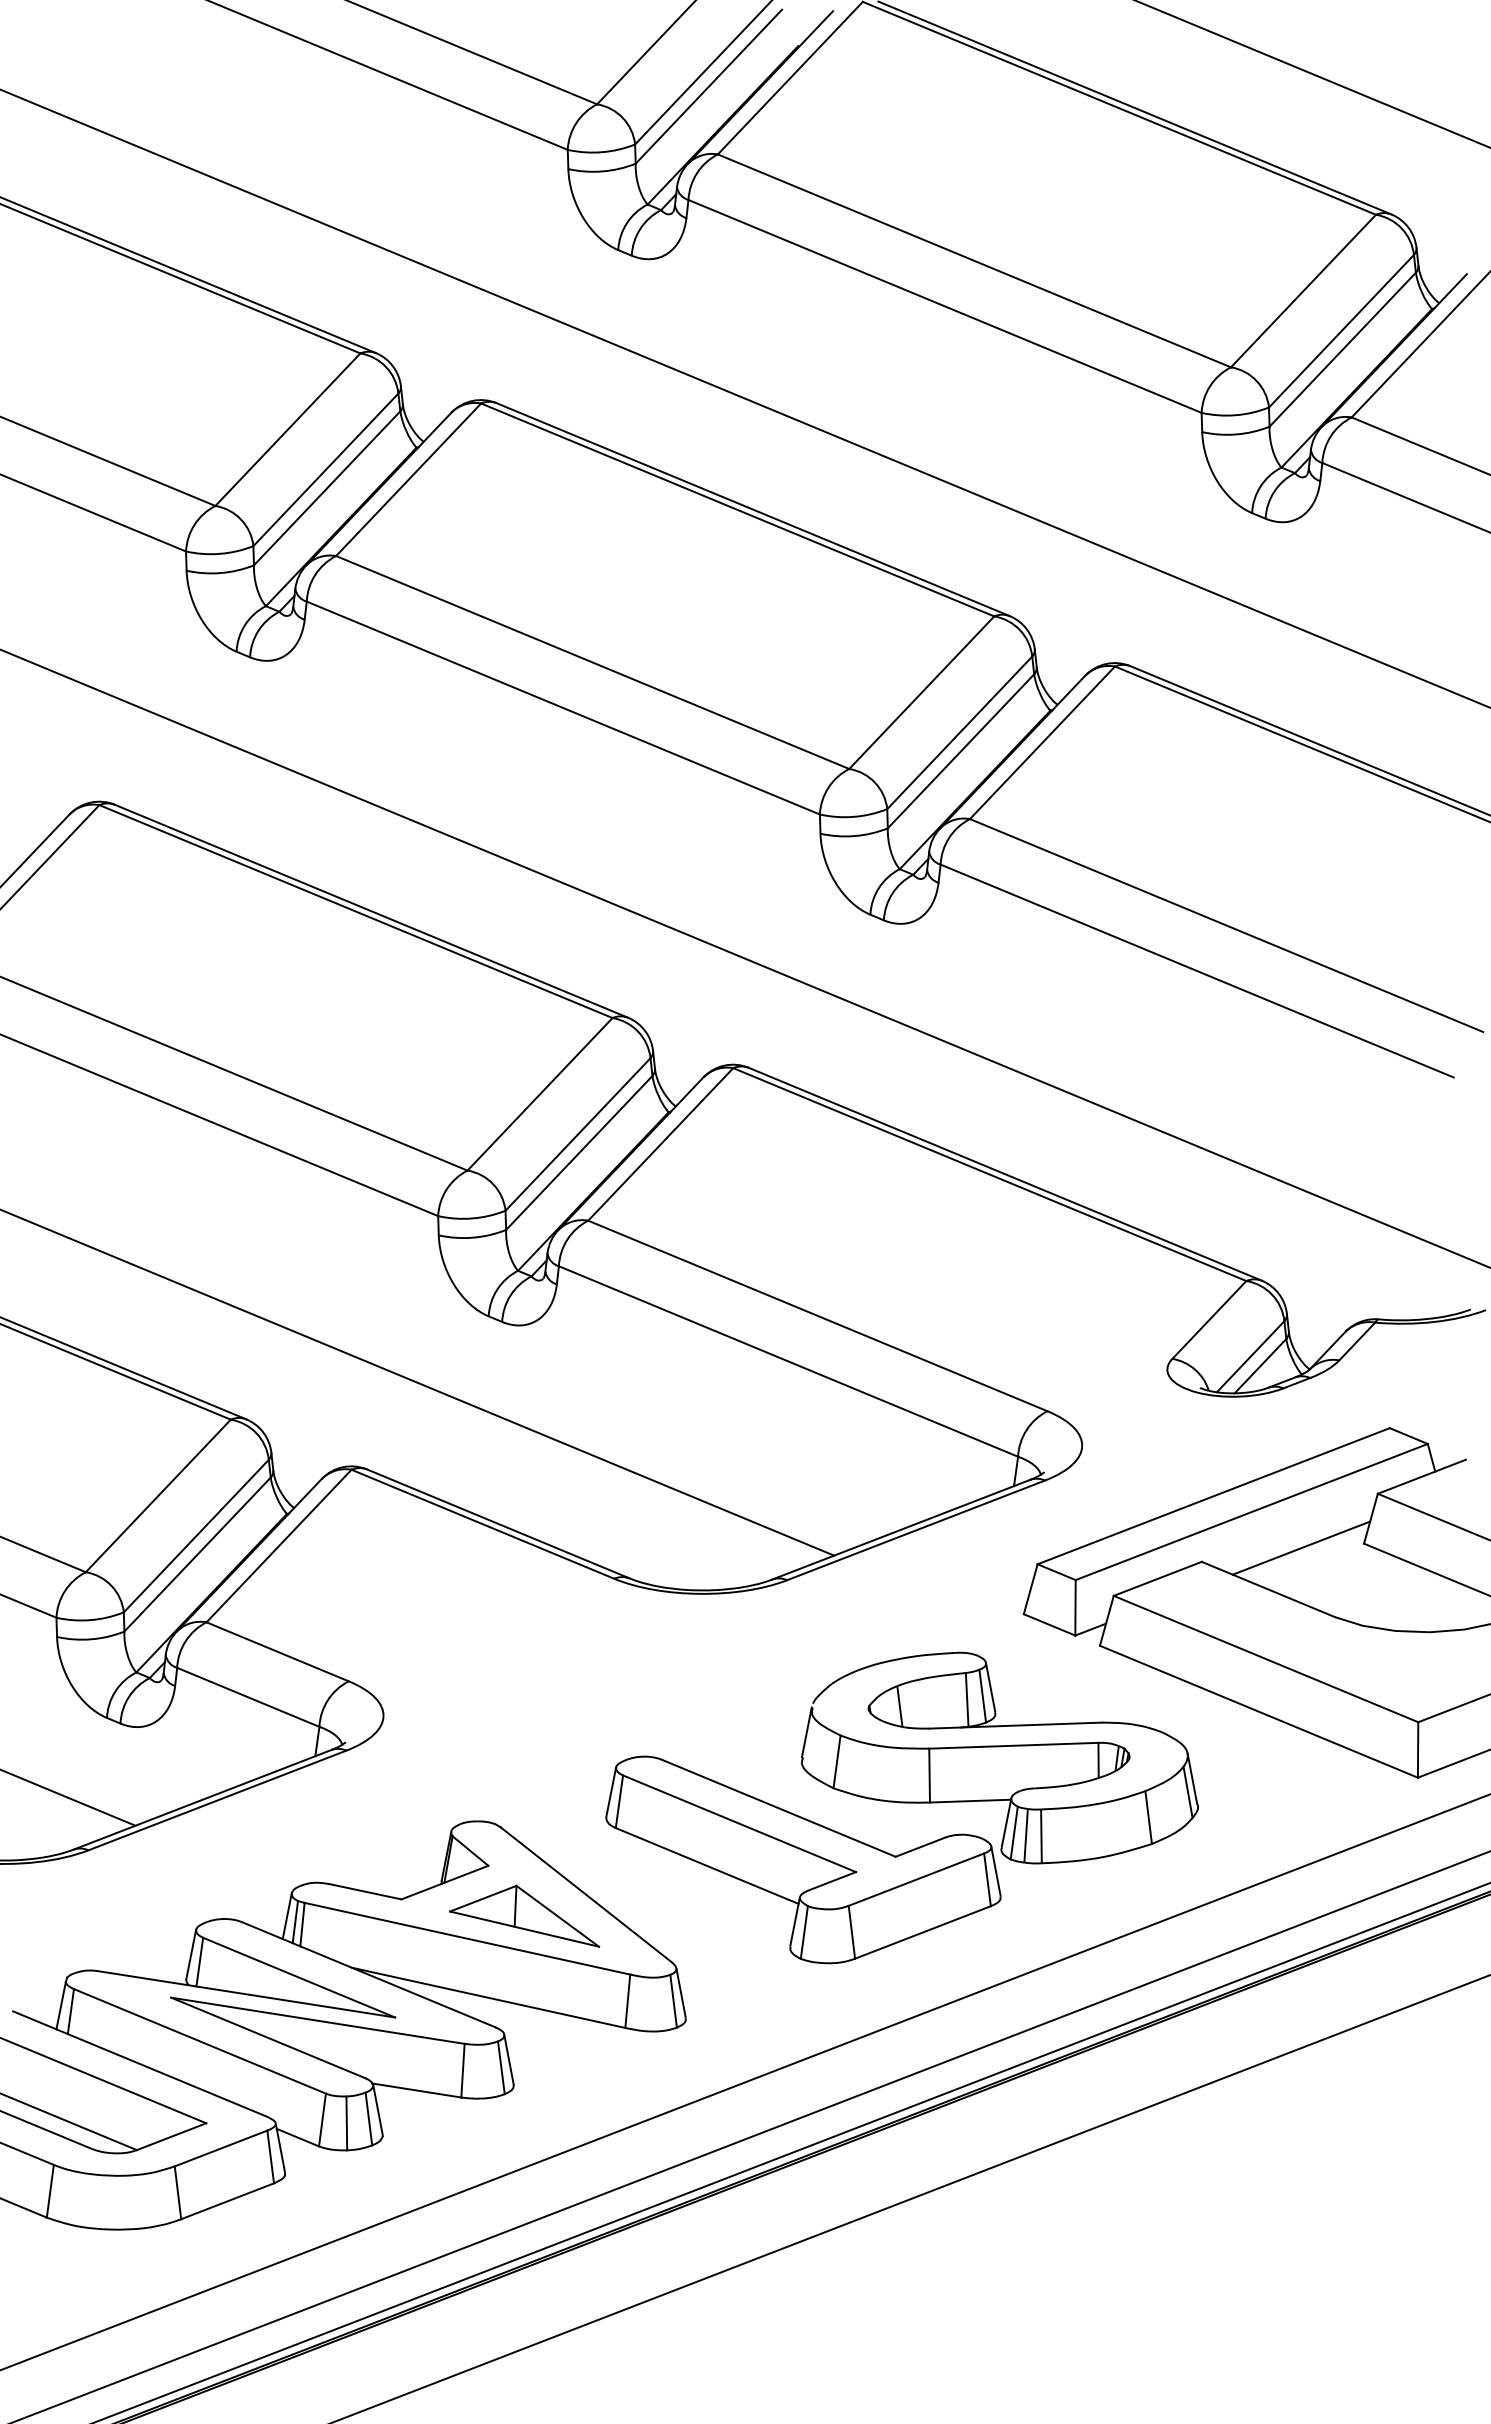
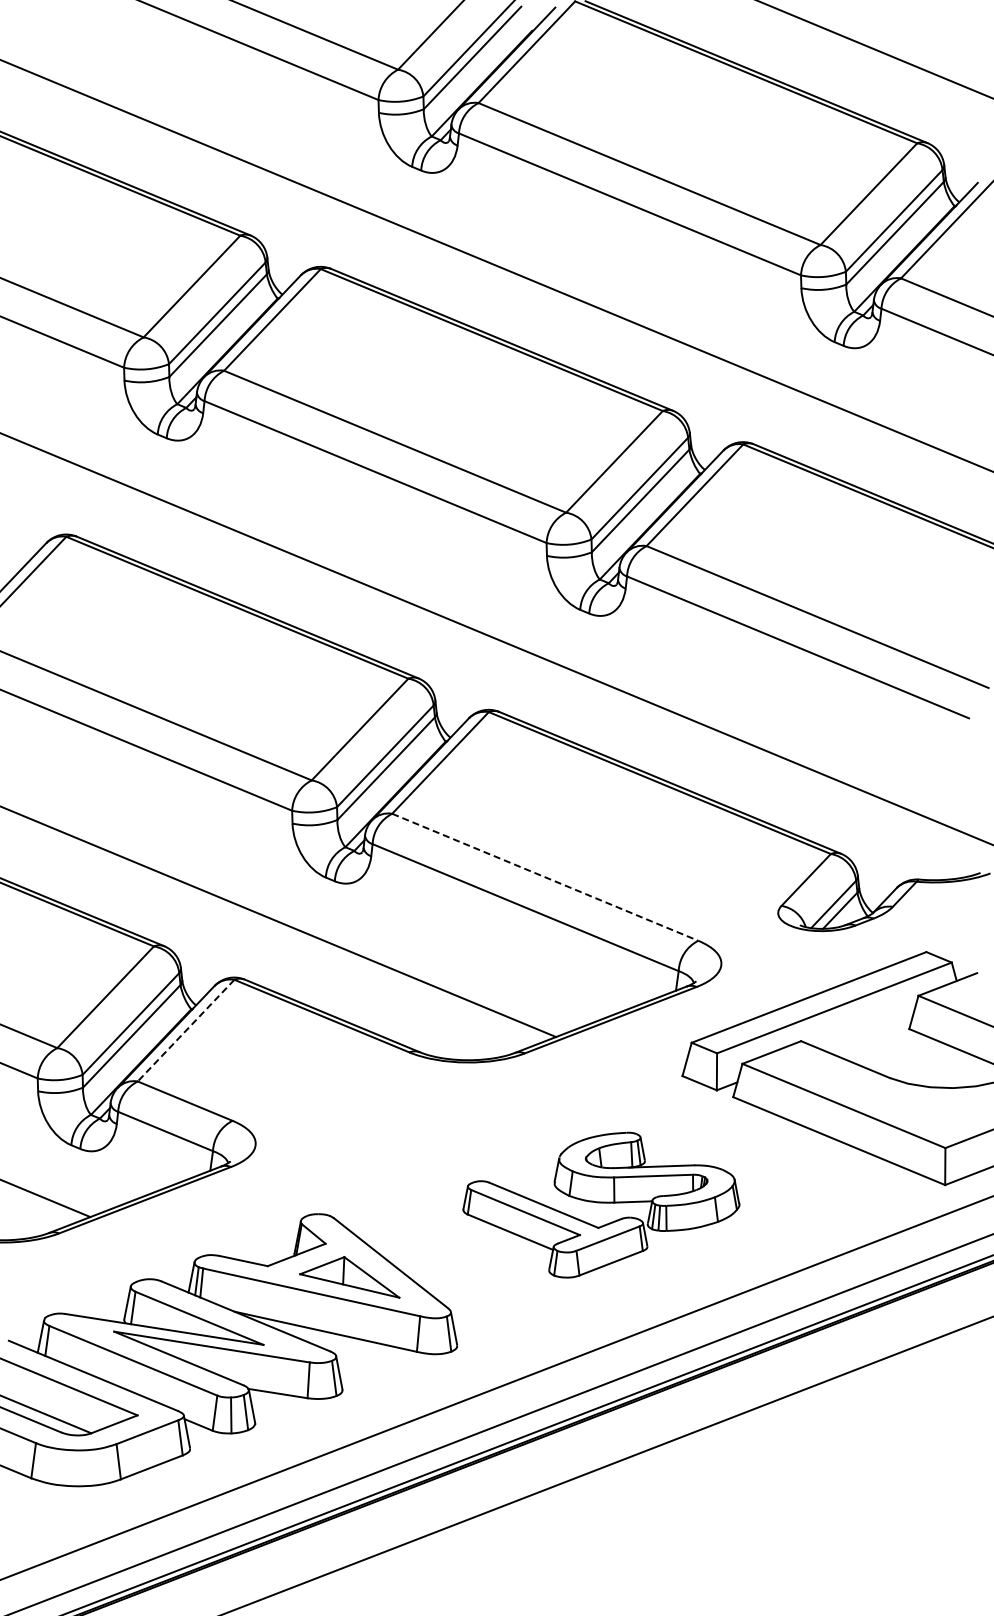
line: (818, 1316) -> (545, 877), solid -> dashed
line: (278, 1547) -> (185, 1031), solid -> dashed
line: (1301, 1547) -> (867, 1031), removed
part: (902, 1806) -> (601, 1204), size x0.7

